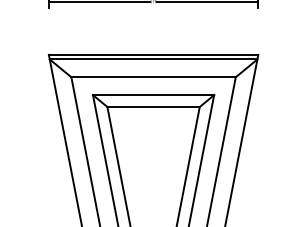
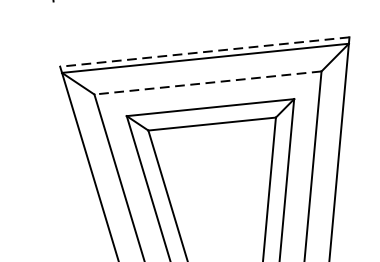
line: (153, 54) -> (204, 51), solid -> dashed
line: (153, 77) -> (207, 83), solid -> dashed

